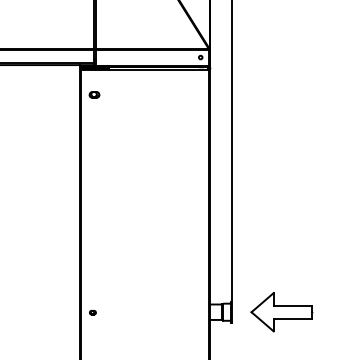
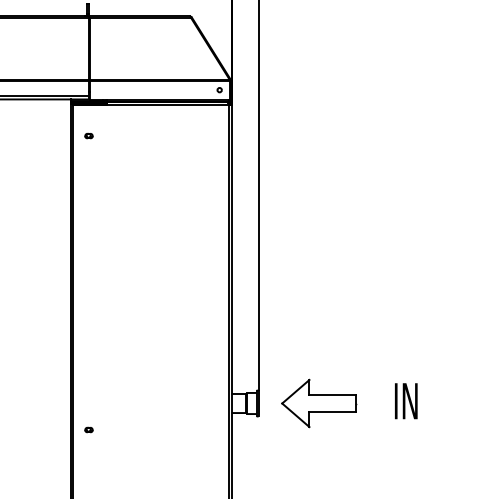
part: (94, 94) -> (88, 135), size x0.62
part: (92, 312) -> (88, 429), moved

